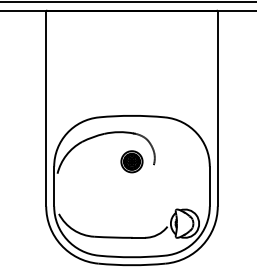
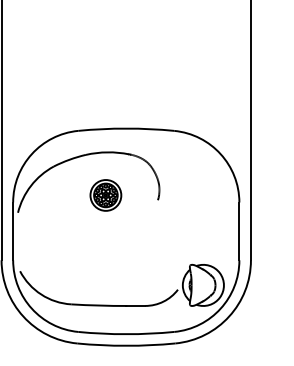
part: (131, 161) -> (105, 195), moved

